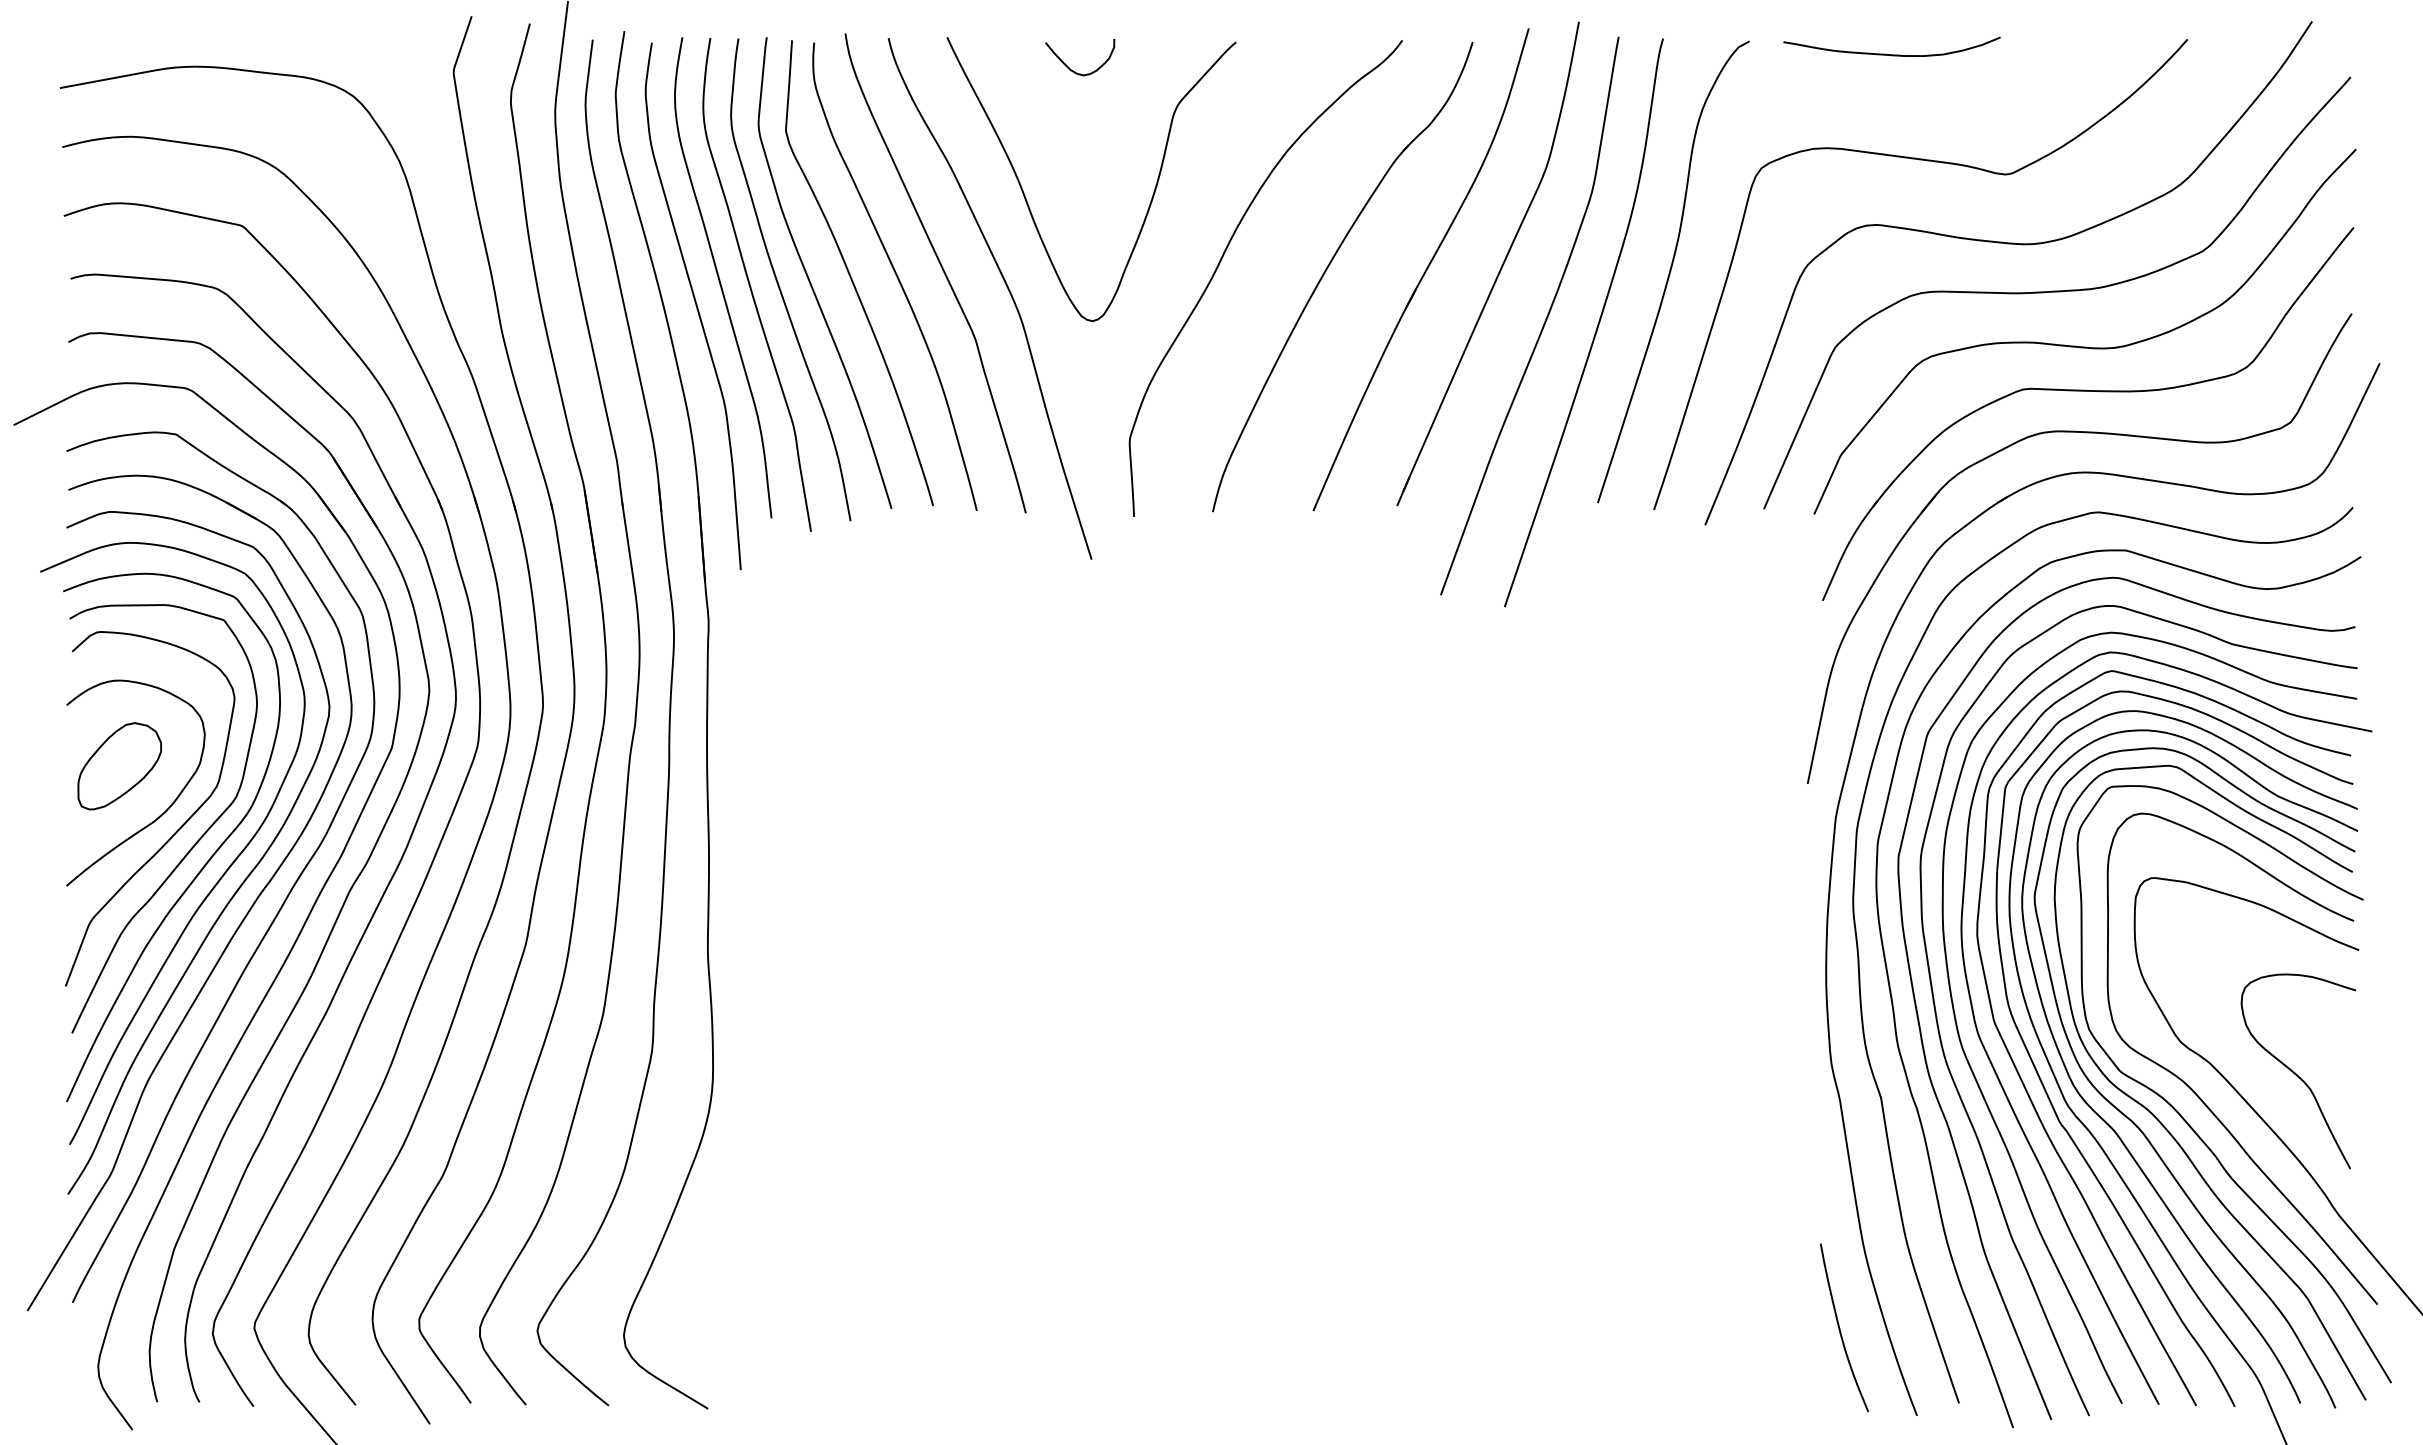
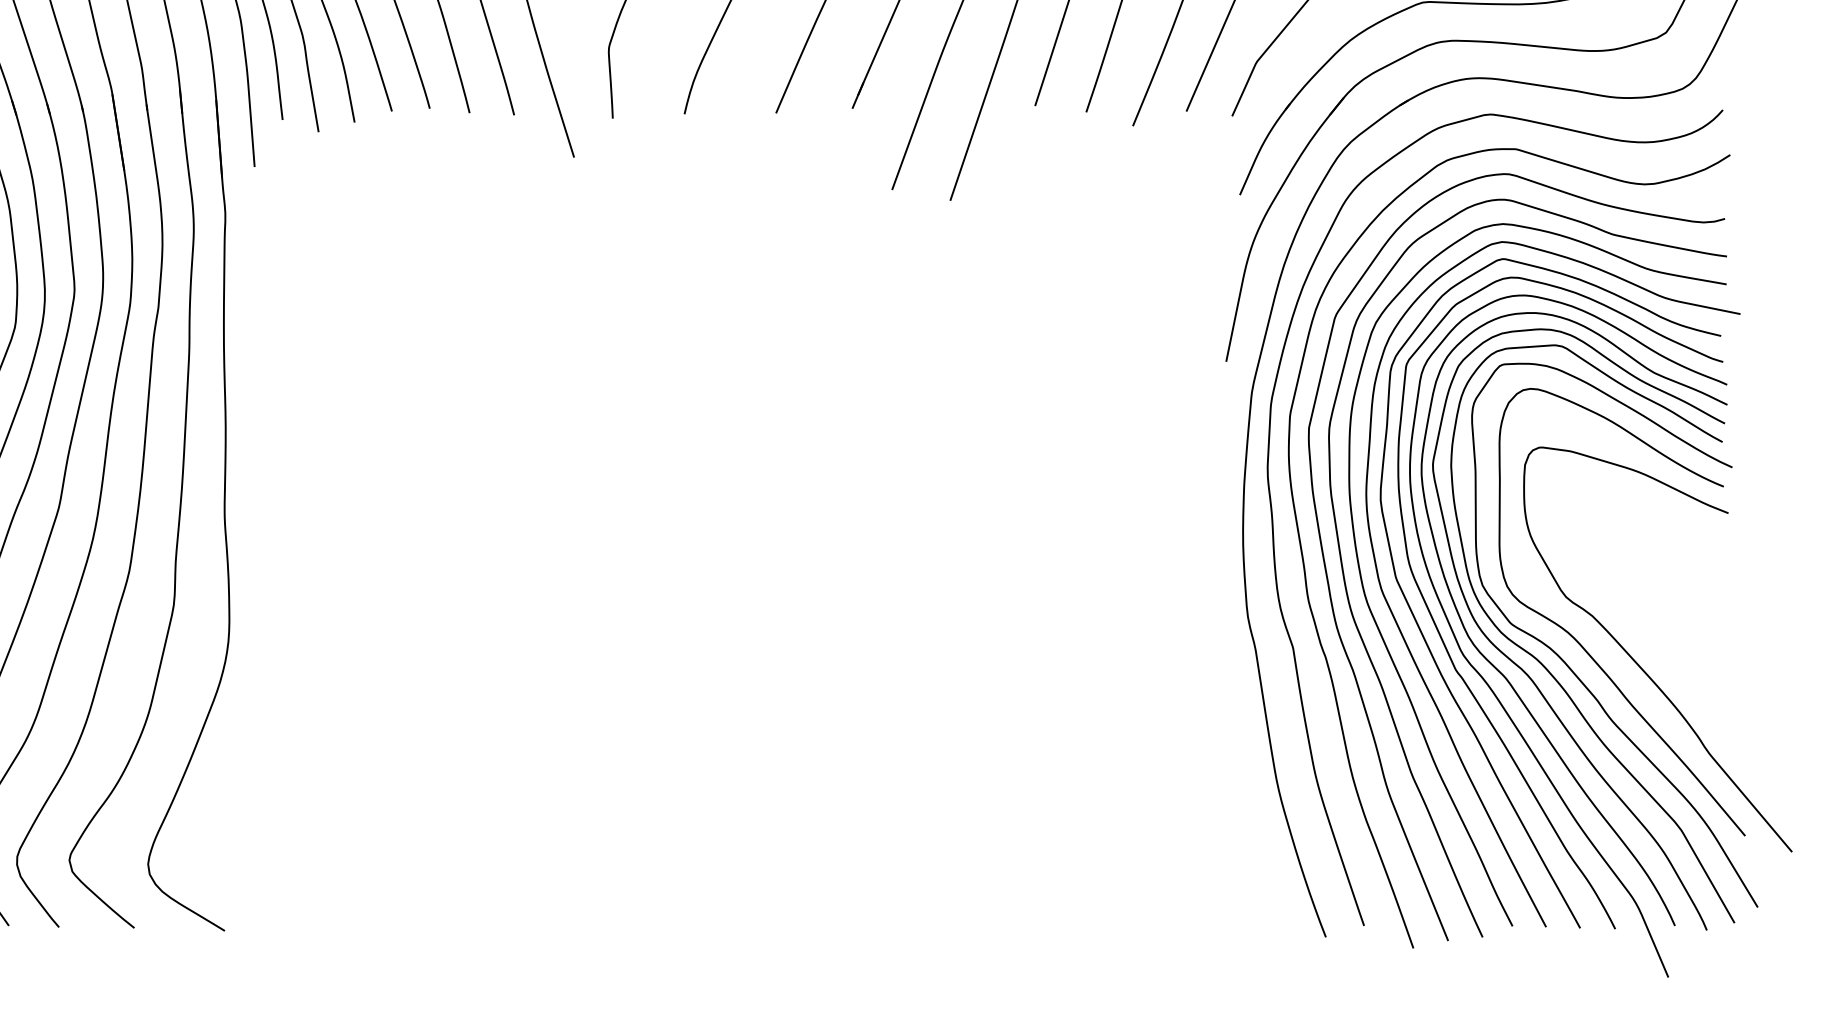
curve: (2296, 1073) -> (1671, 625), removed
curve: (1840, 1328) -> (1256, 857), removed

